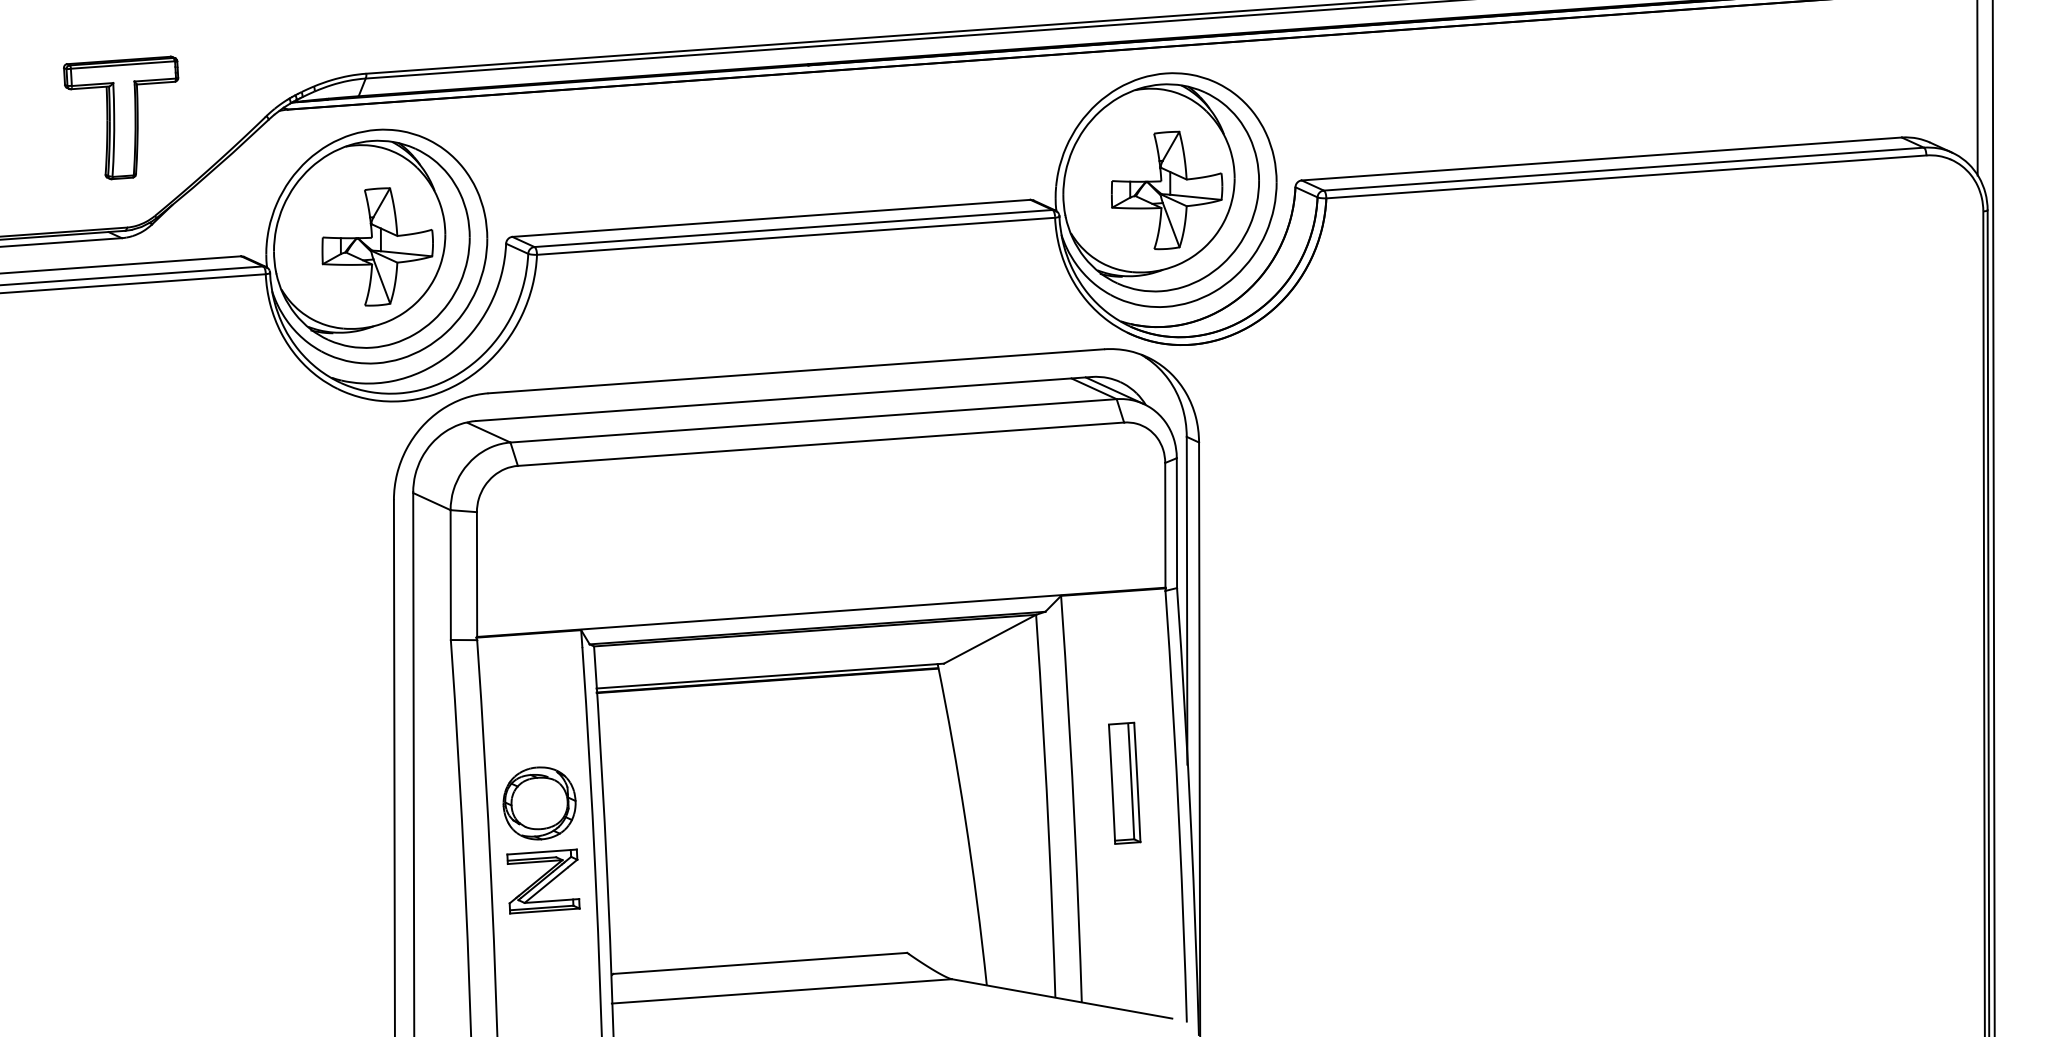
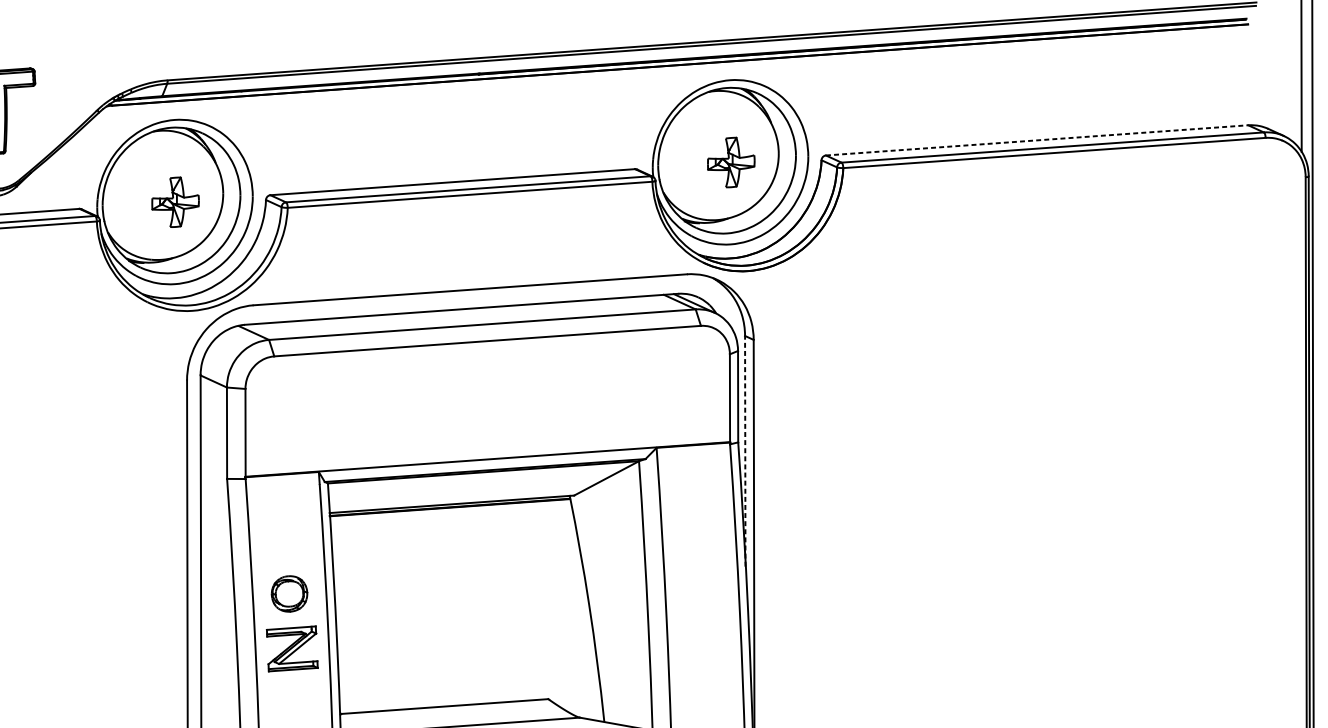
line: (1601, 158) -> (1036, 140), solid -> dashed
part: (1167, 190) -> (731, 162), size x0.6
part: (377, 246) -> (175, 201), size x0.6
line: (1187, 600) -> (745, 451), solid -> dashed
part: (1124, 782) -> (701, 579), removed
part: (539, 803) -> (289, 593), size x0.7

